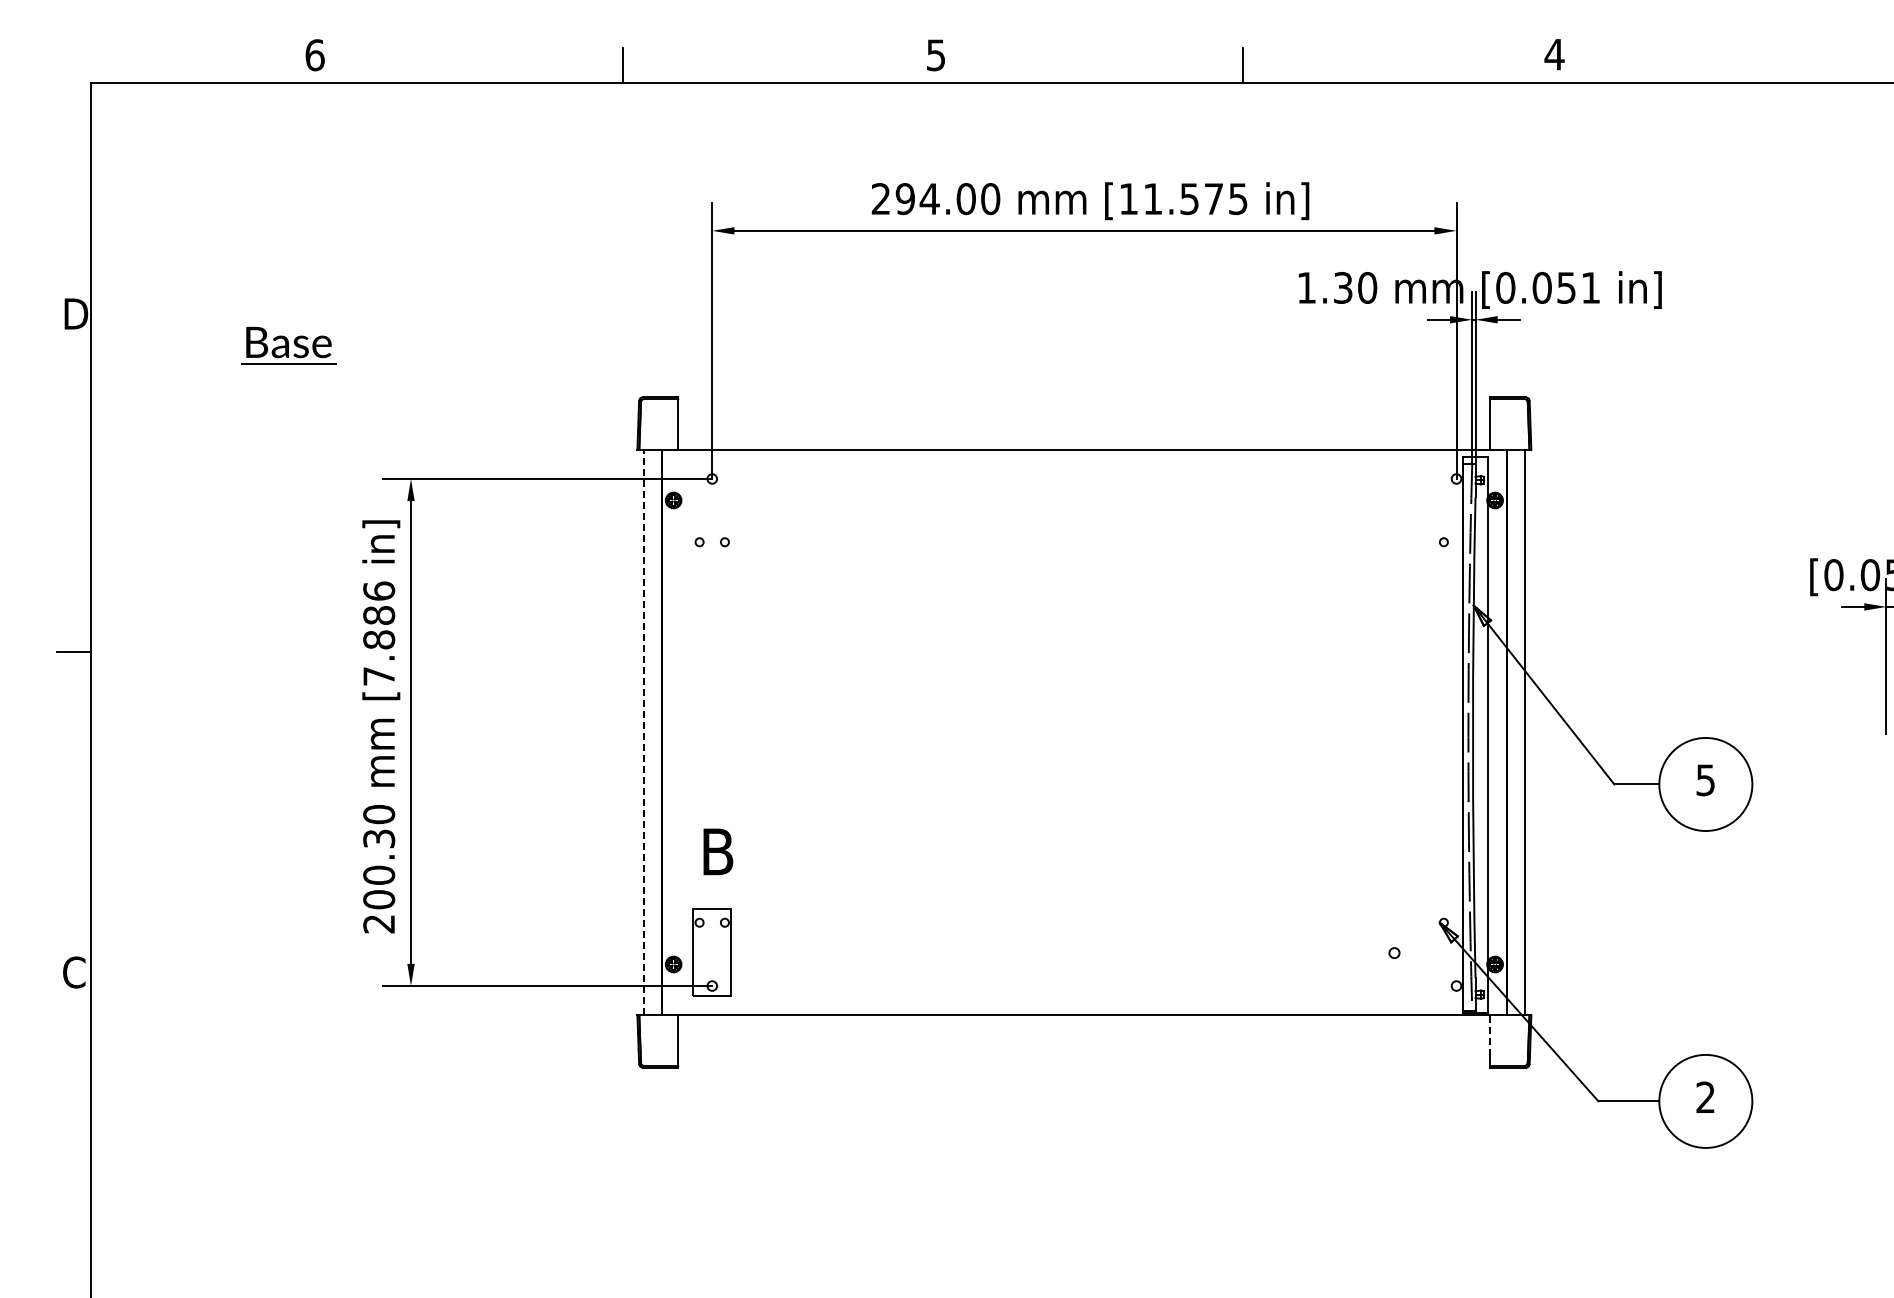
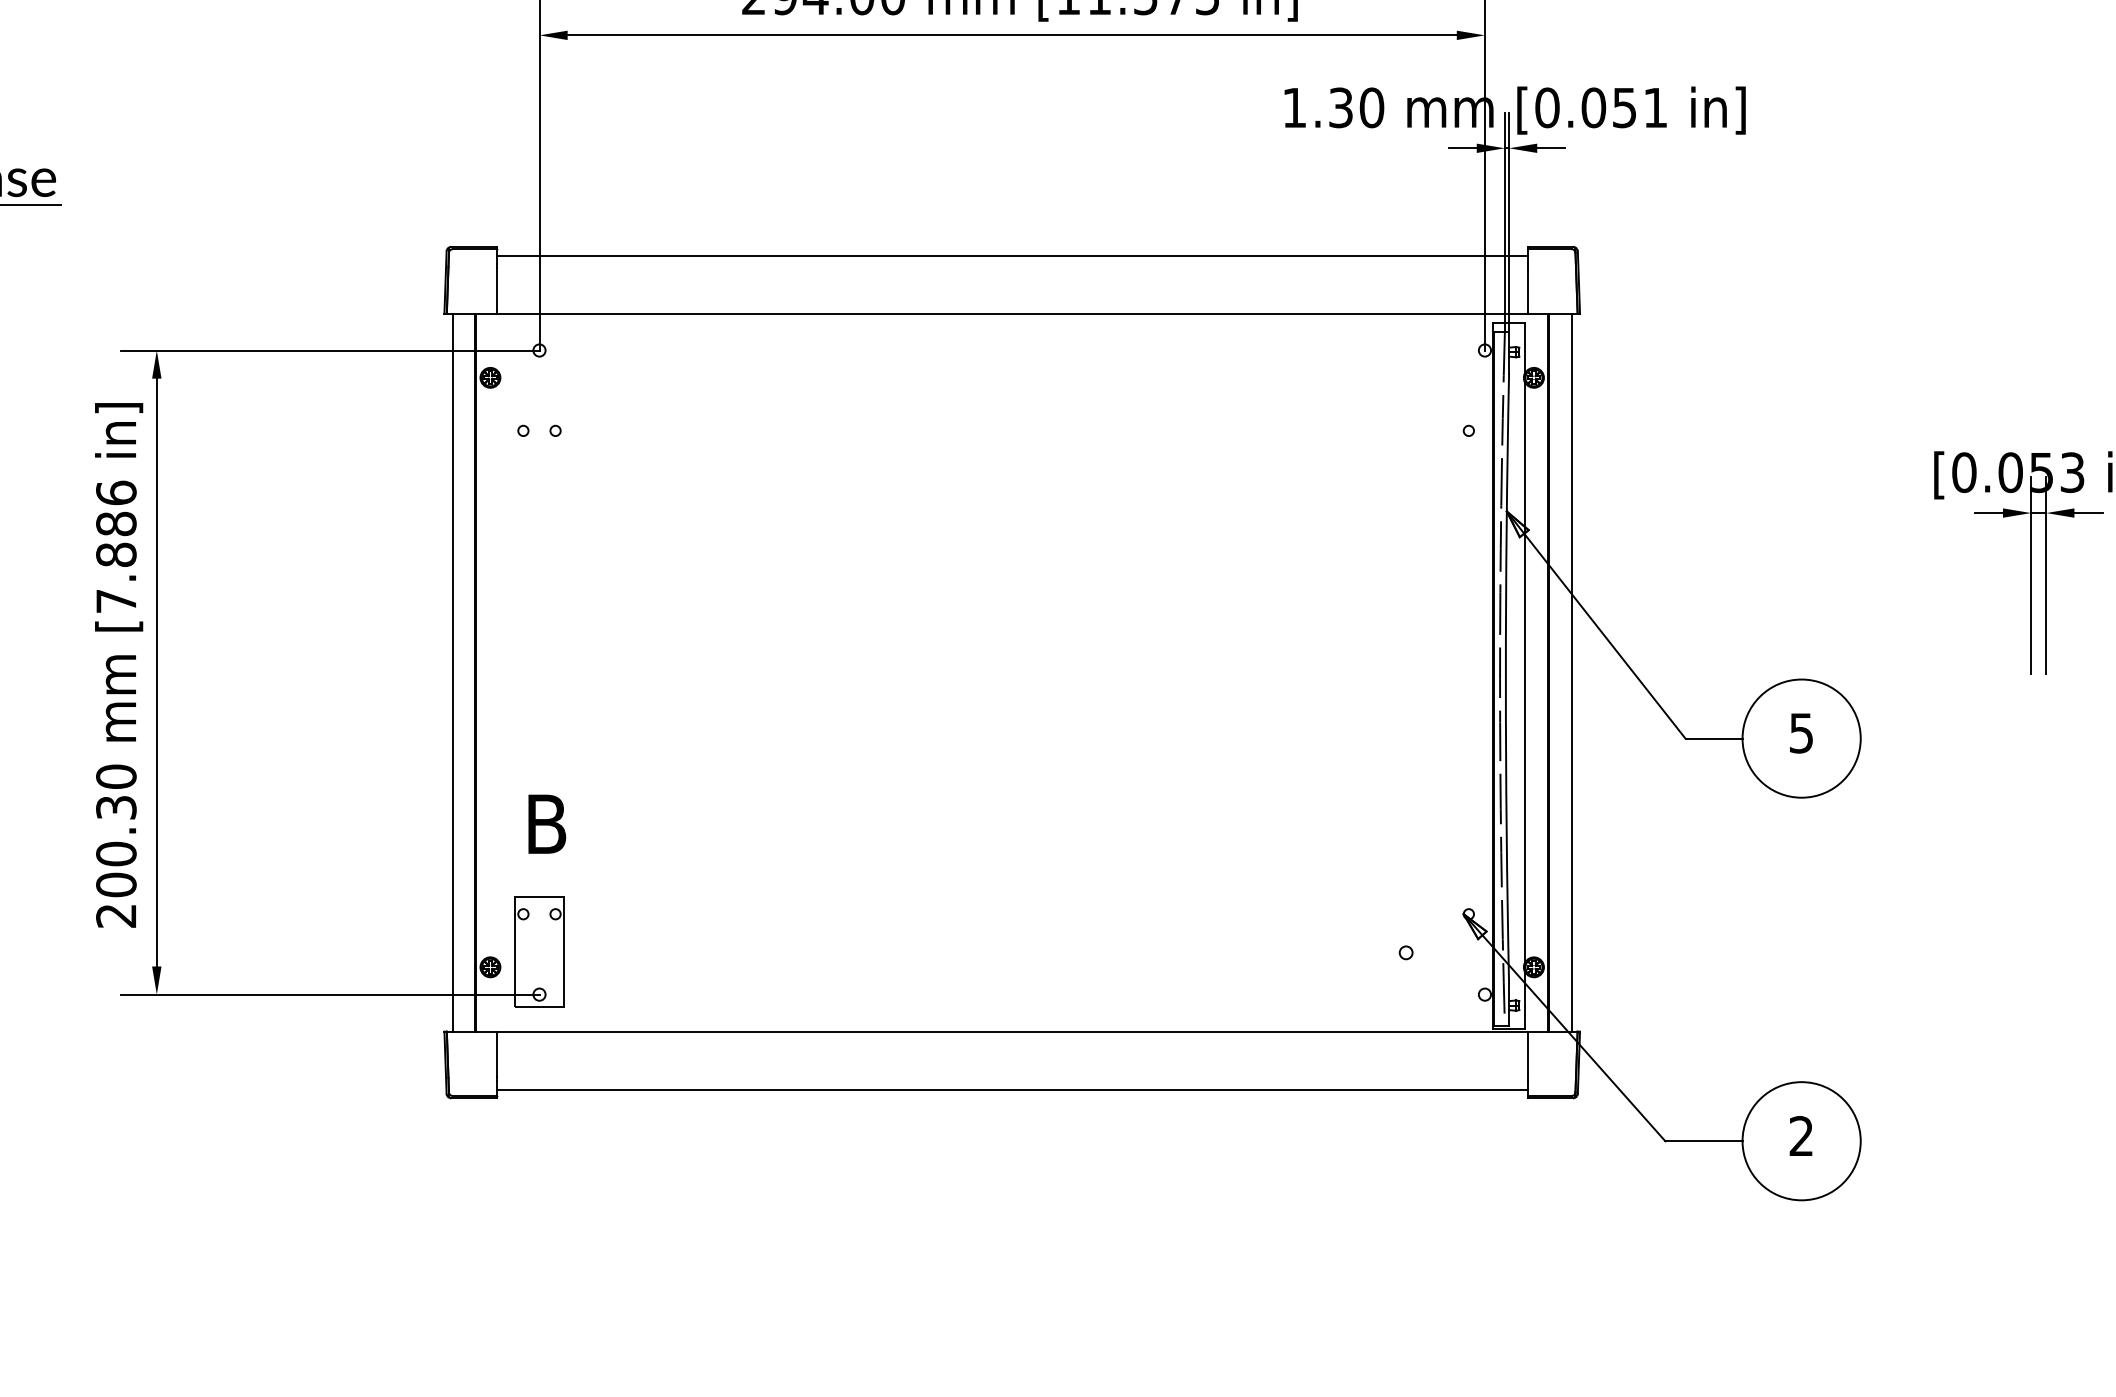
line: (1084, 404) -> (1012, 255), added
line: (643, 732) -> (452, 672), dashed -> solid
line: (1490, 1034) -> (1528, 1056), dashed -> solid
line: (1084, 1060) -> (1012, 1089), added

